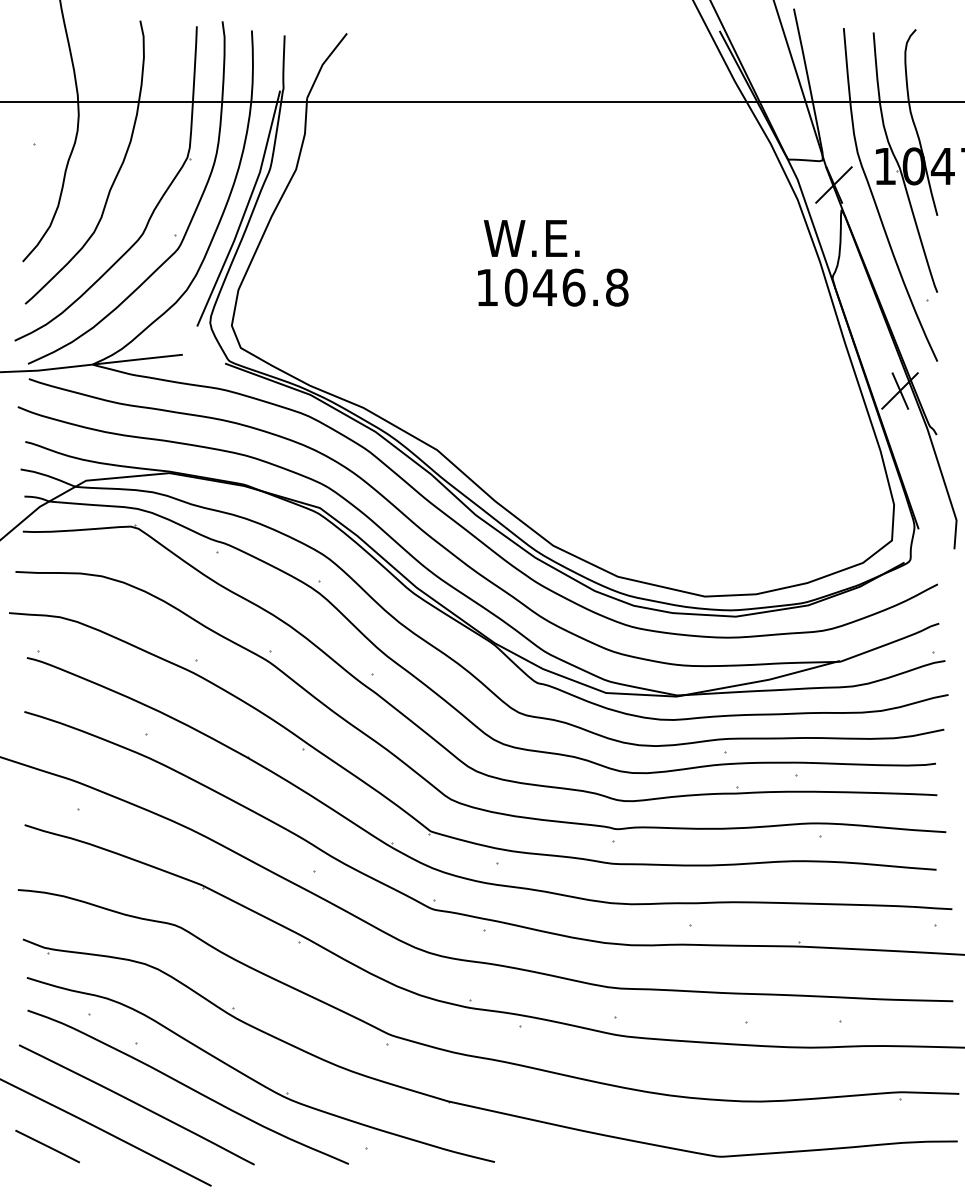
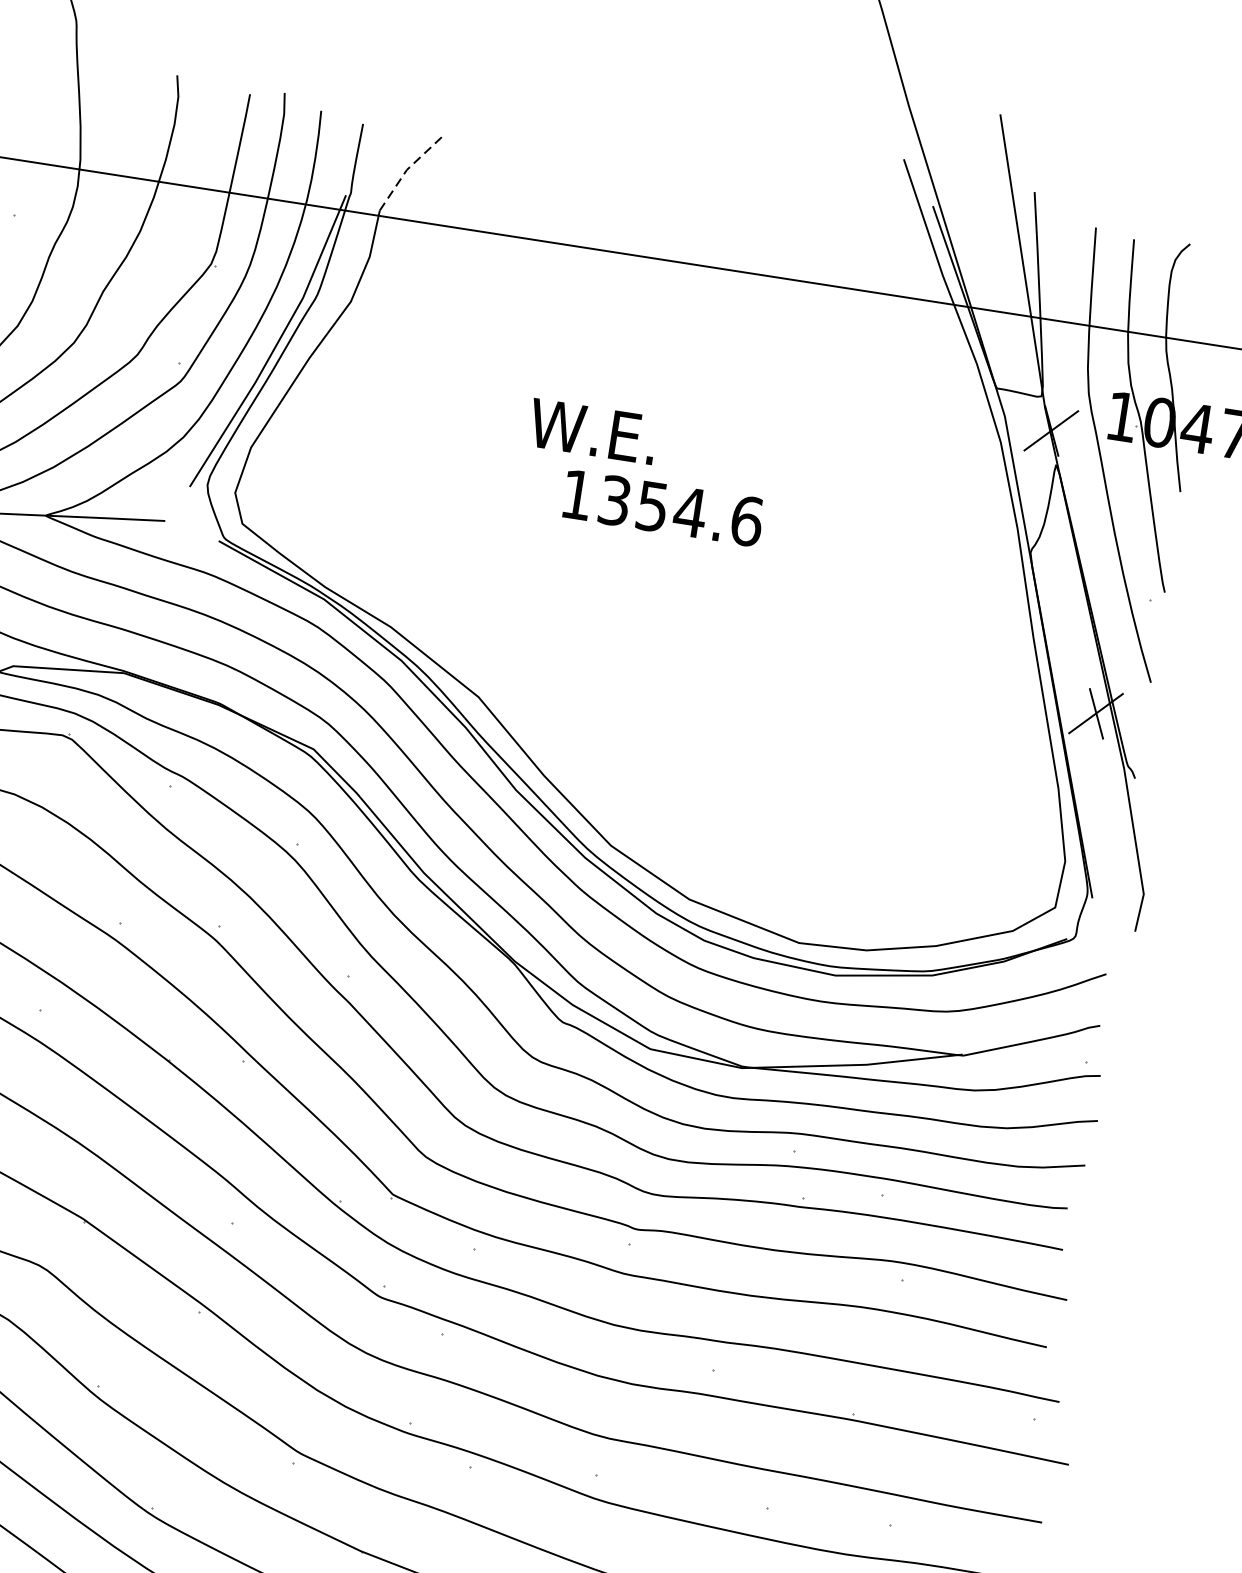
line: (323, 63) -> (408, 168), solid -> dashed
text: (531, 238) -> (592, 431), moved
text: (566, 287) -> (680, 510), 1046.8 -> 1354.6

